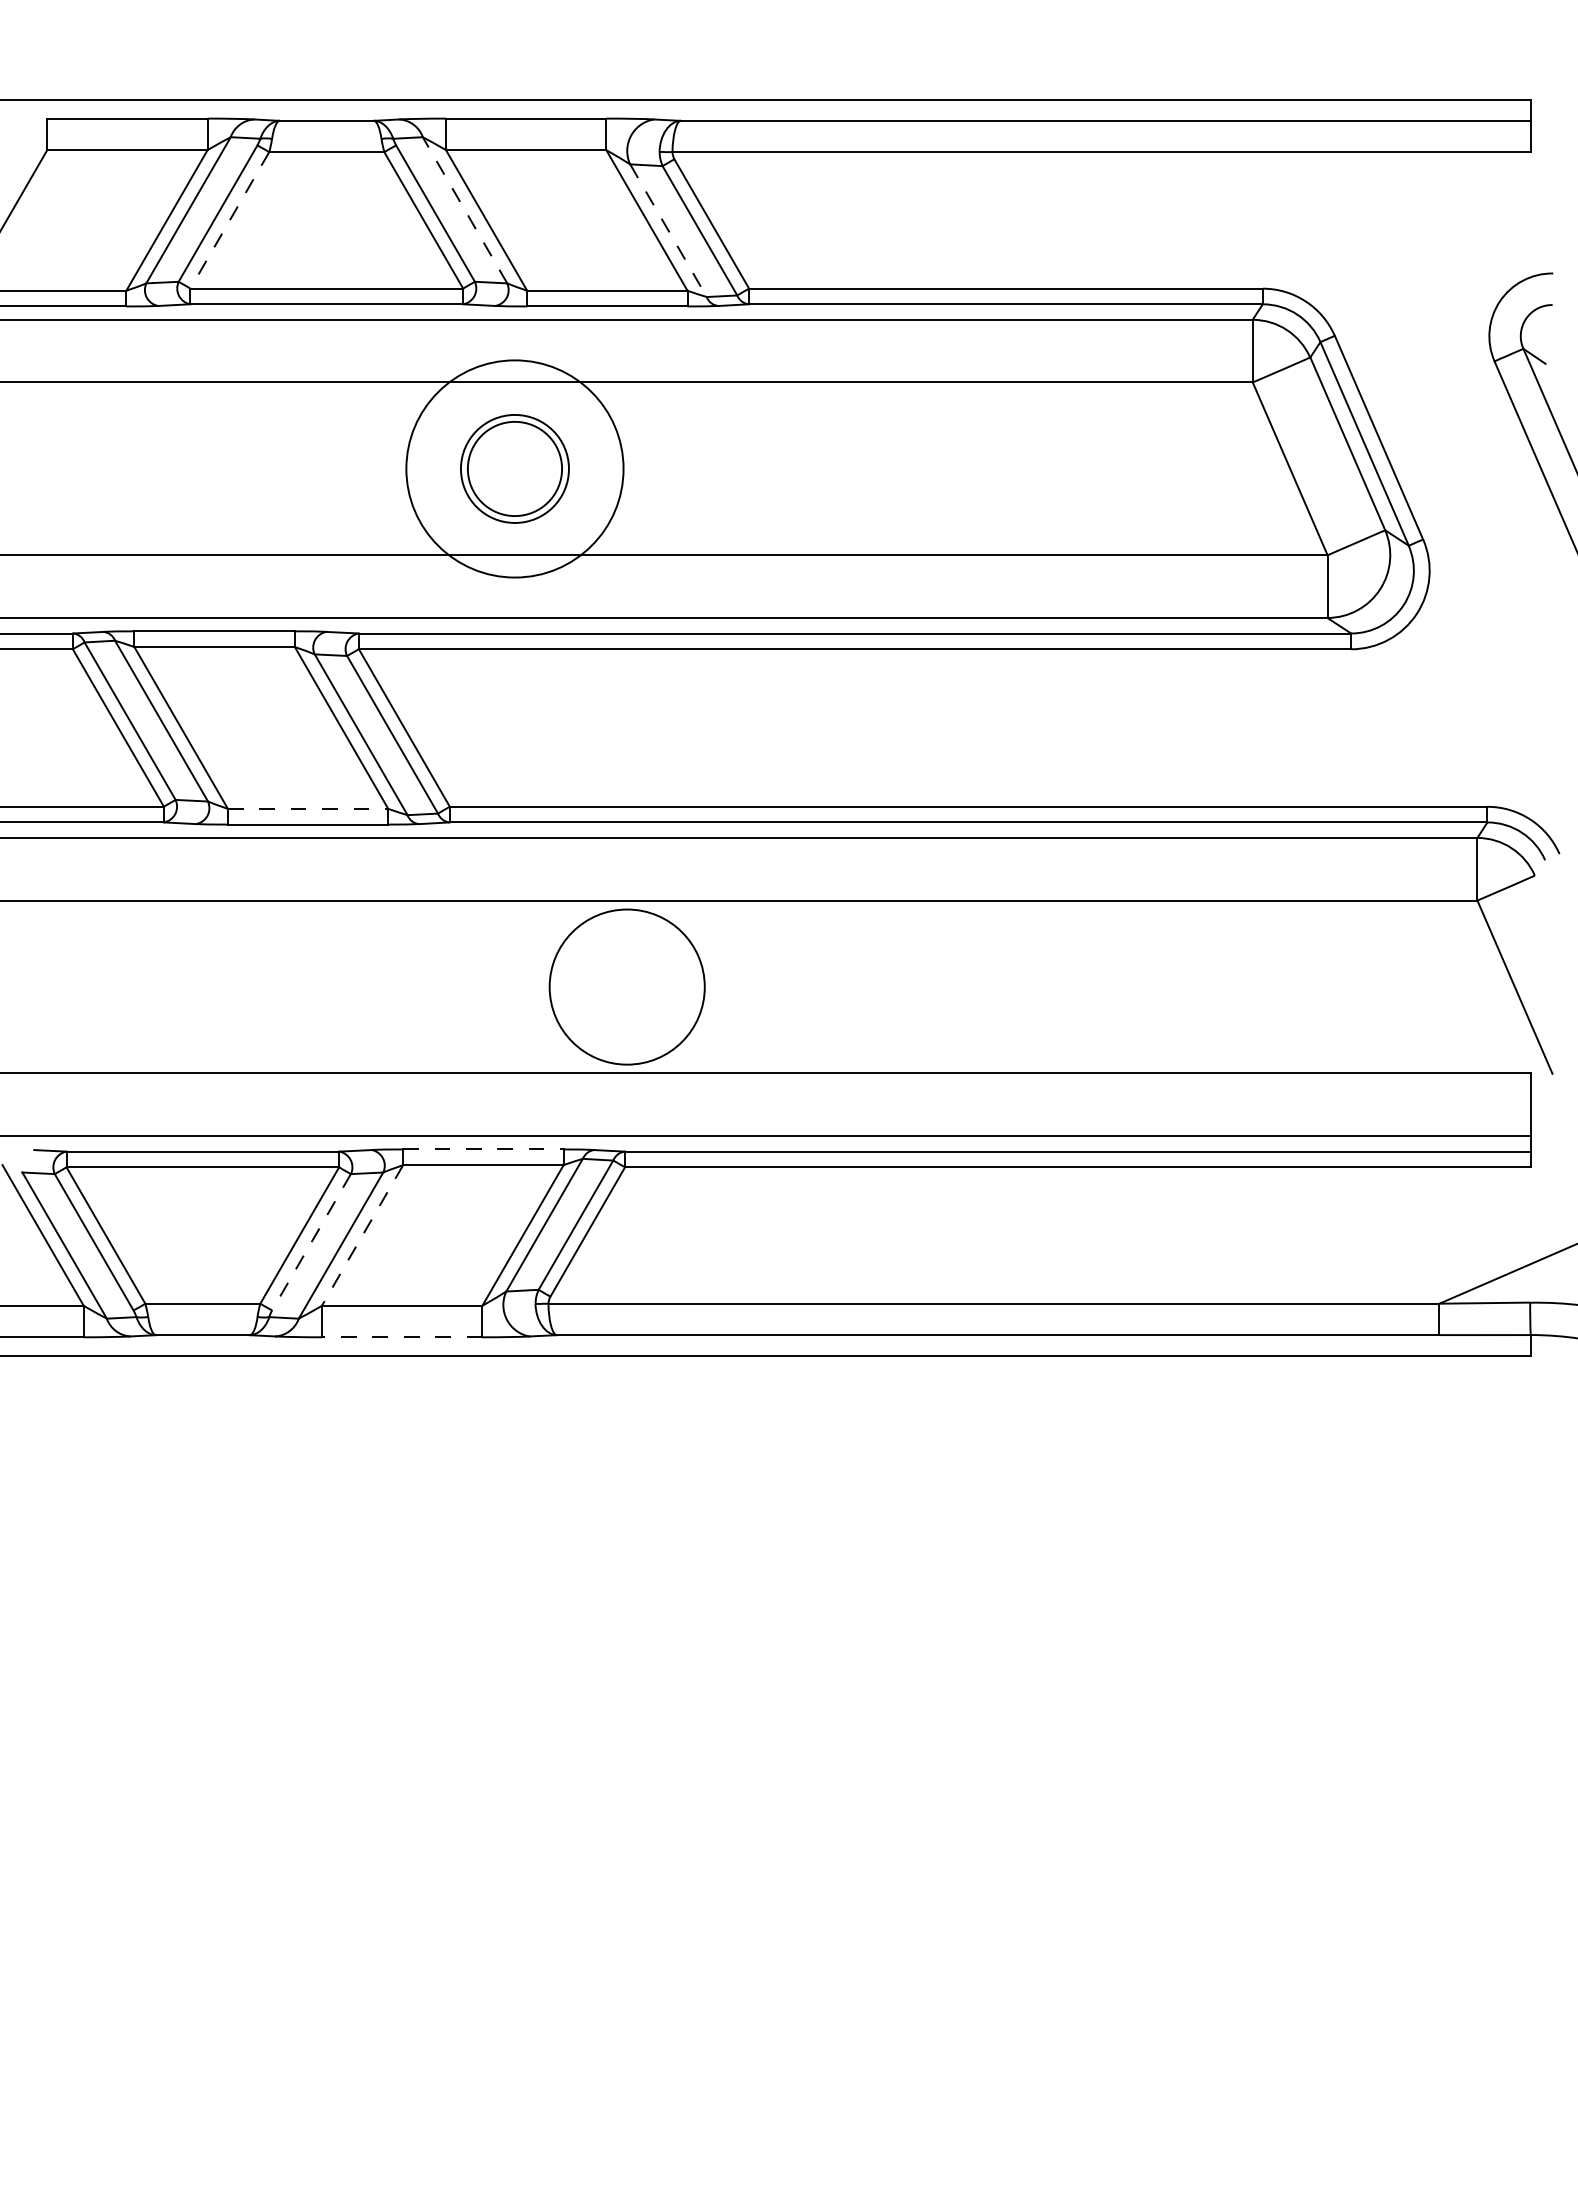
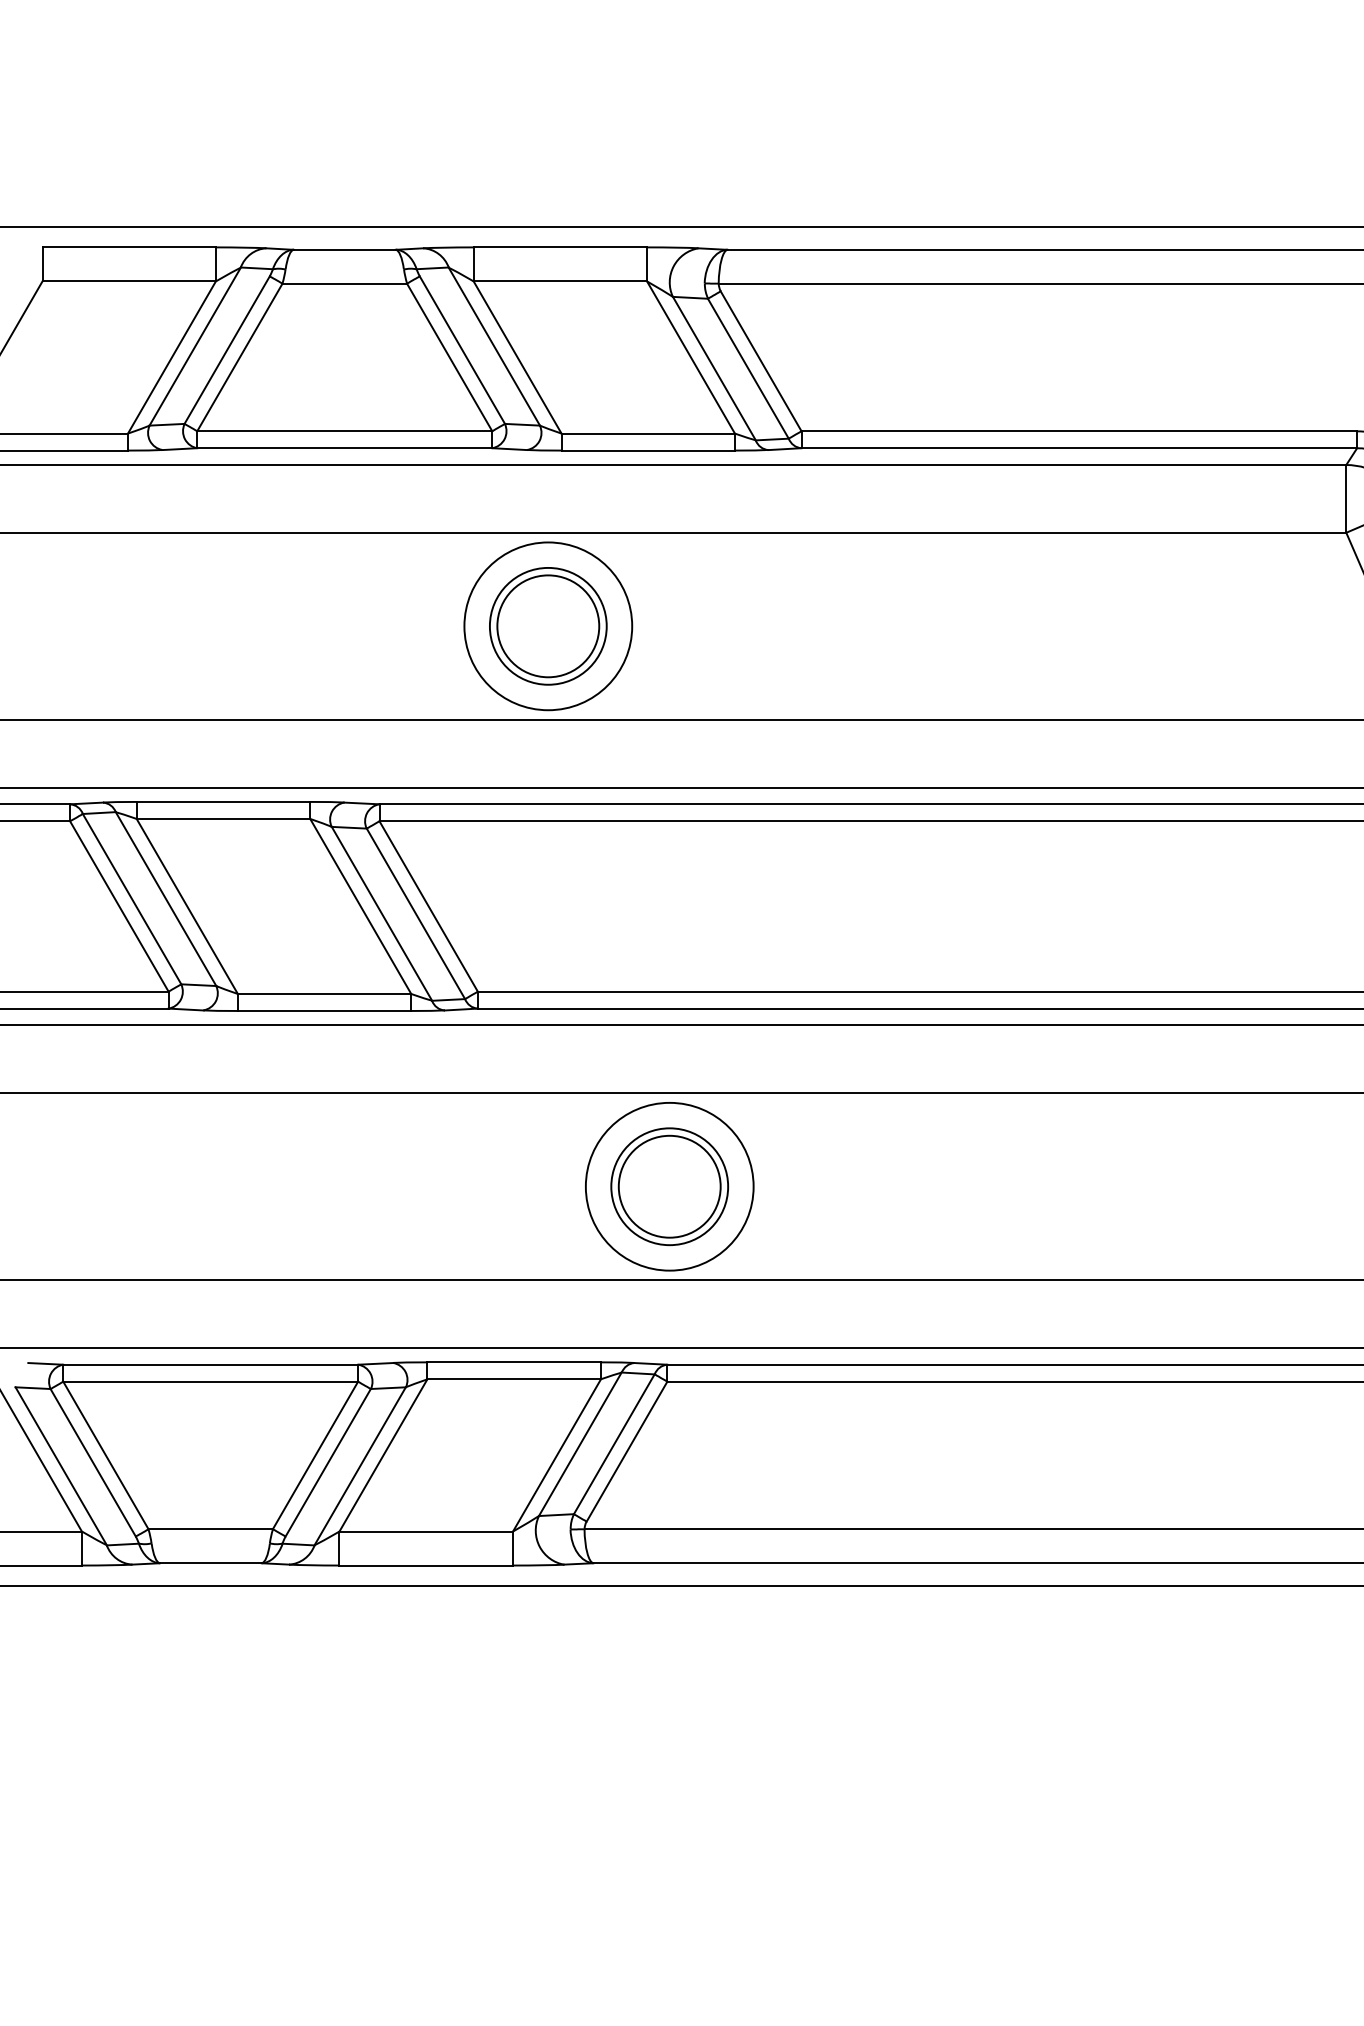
line: (464, 209) -> (493, 345), dashed -> solid
line: (229, 220) -> (239, 357), dashed -> solid
line: (668, 230) -> (714, 368), dashed -> solid
circle: (514, 468) -> (547, 625), size x0.71
line: (308, 808) -> (324, 993), dashed -> solid
part: (627, 986) -> (670, 1186), added
line: (483, 1149) -> (514, 1362), dashed -> solid
line: (362, 1235) -> (383, 1455), dashed -> solid
line: (311, 1242) -> (328, 1462), dashed -> solid
line: (401, 1337) -> (425, 1565), dashed -> solid

